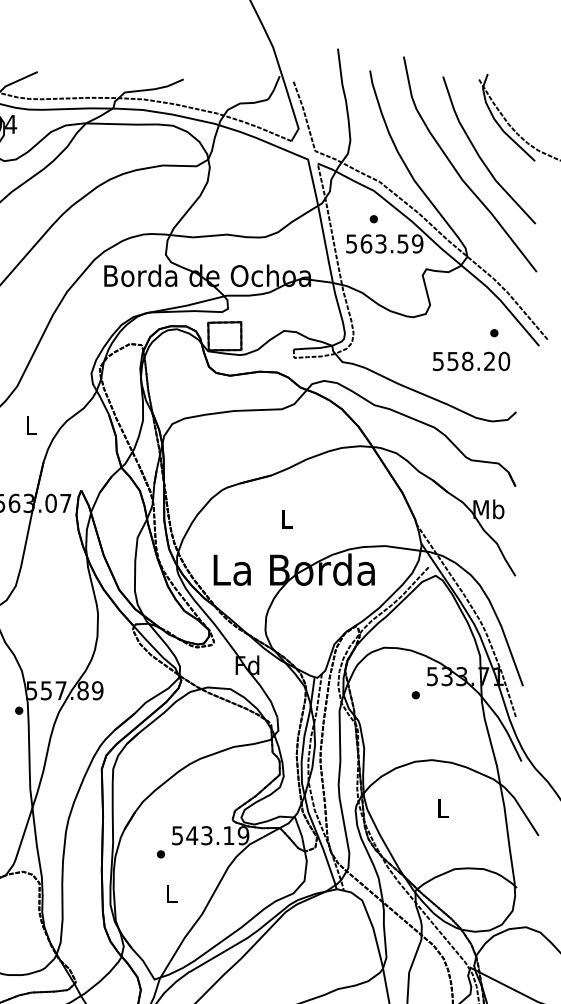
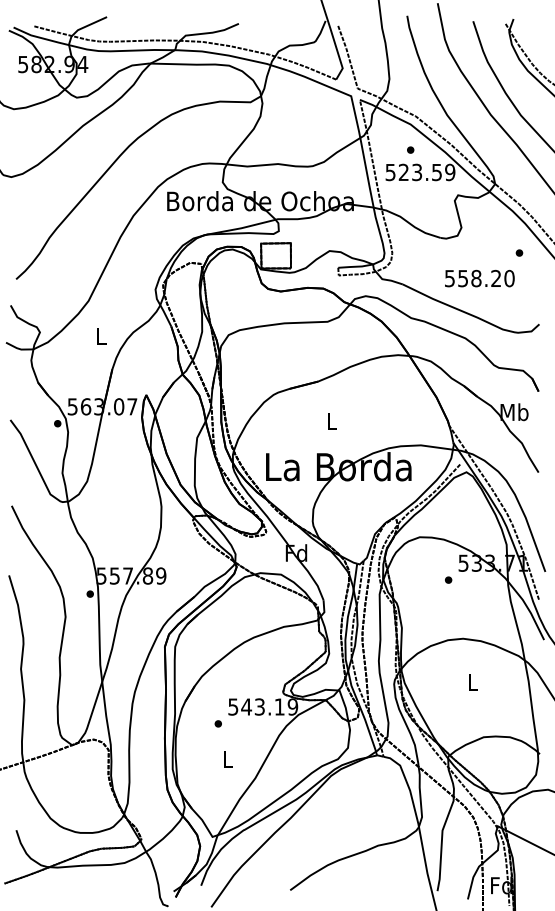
text: (365, 243) -> (403, 172), 563.59 -> 523.59
text: (471, 361) -> (479, 278), moved

